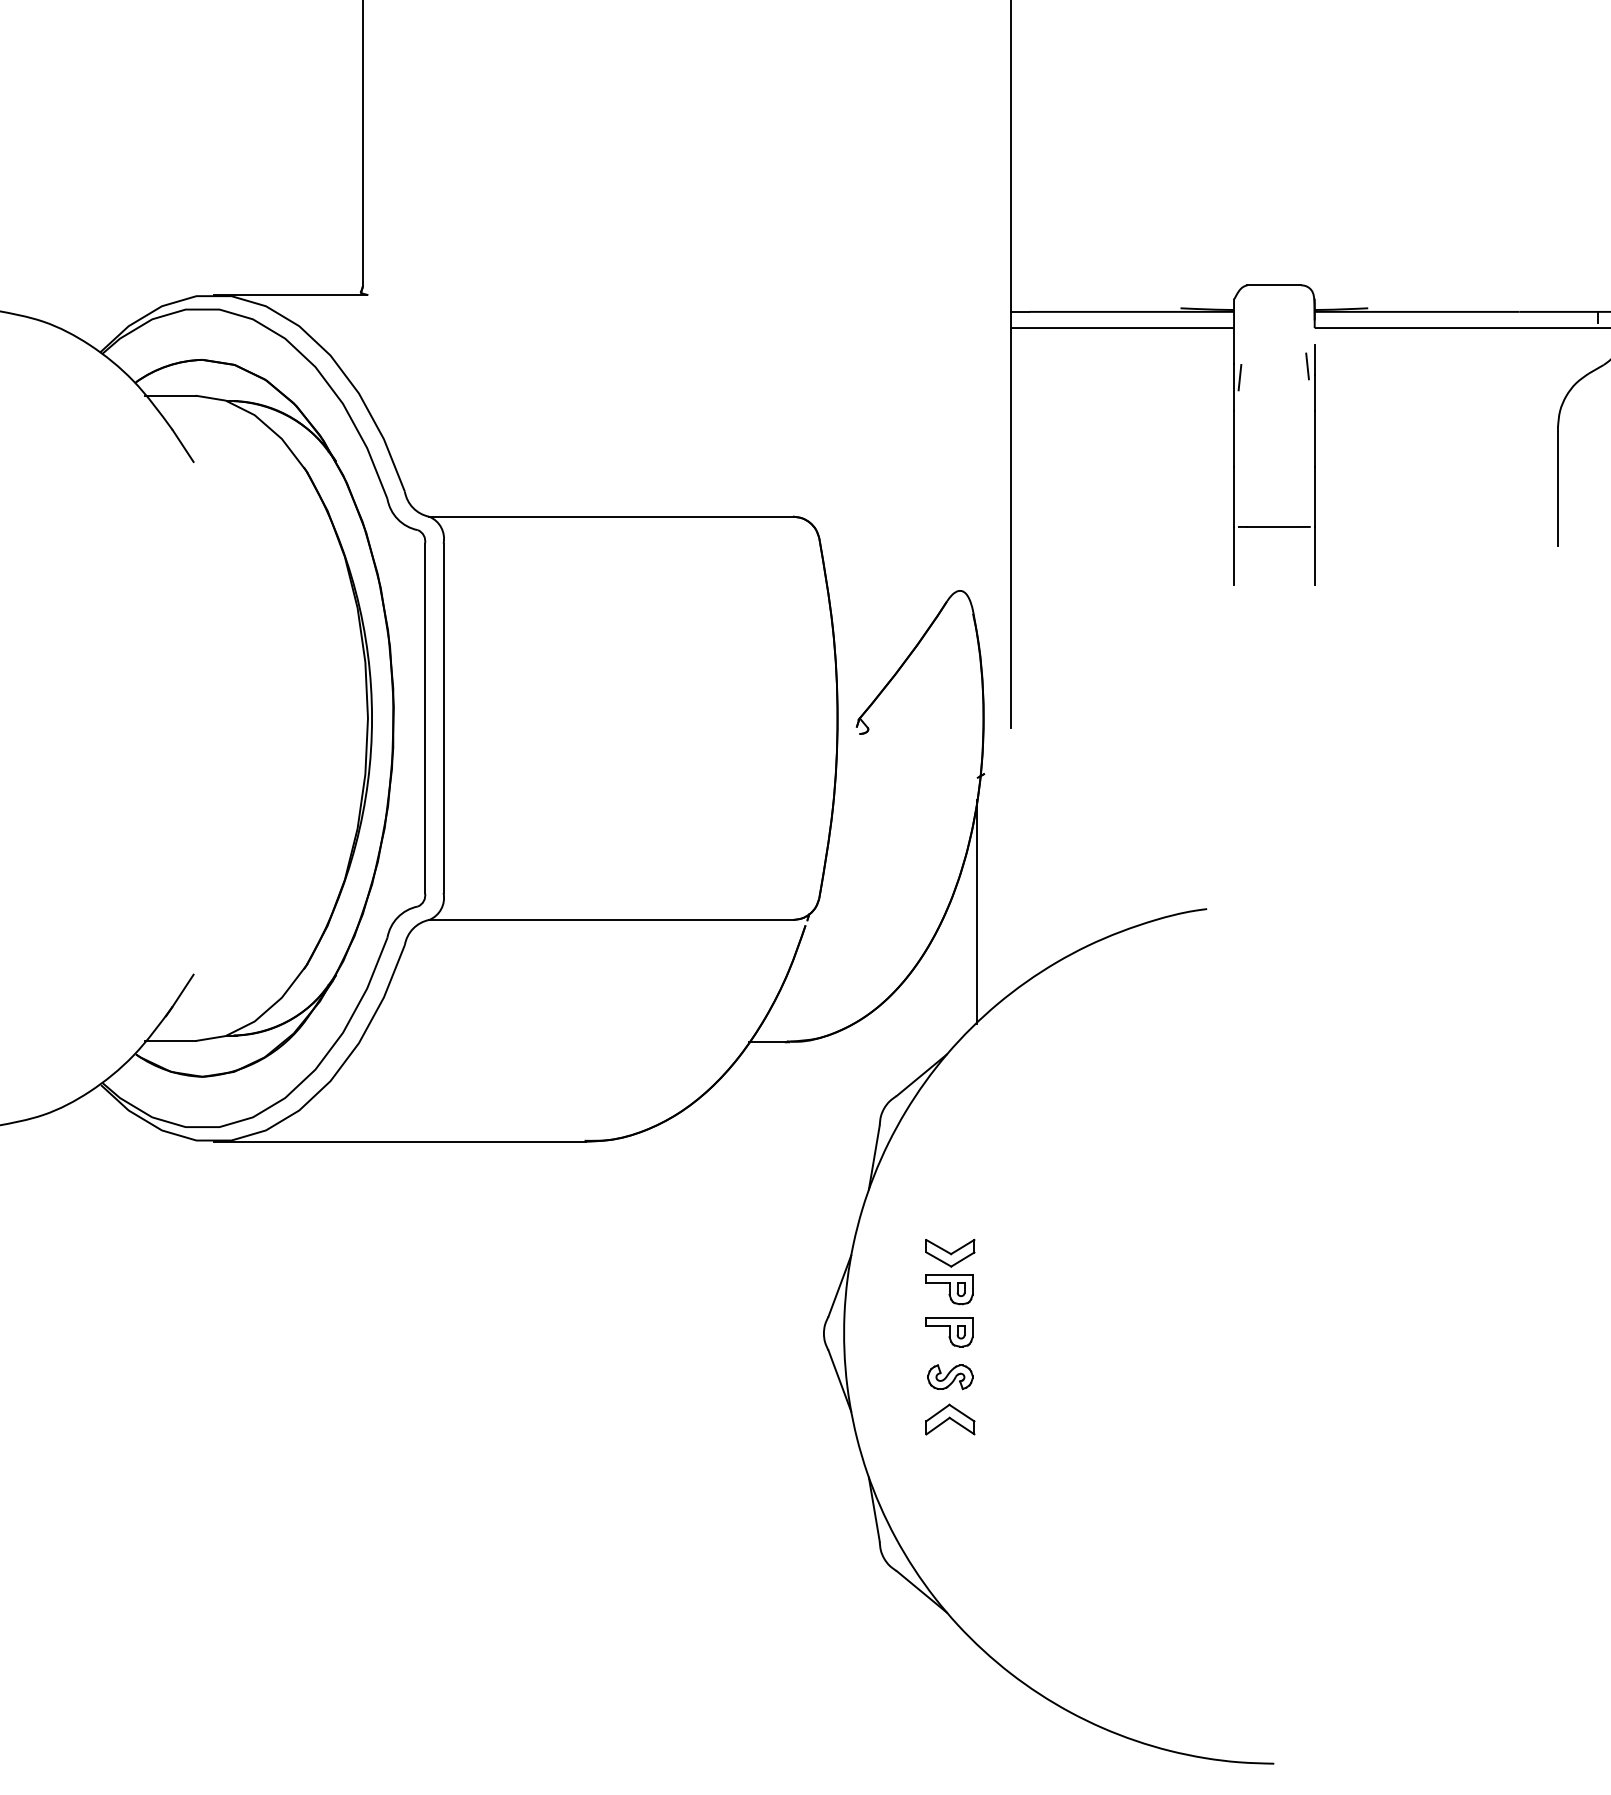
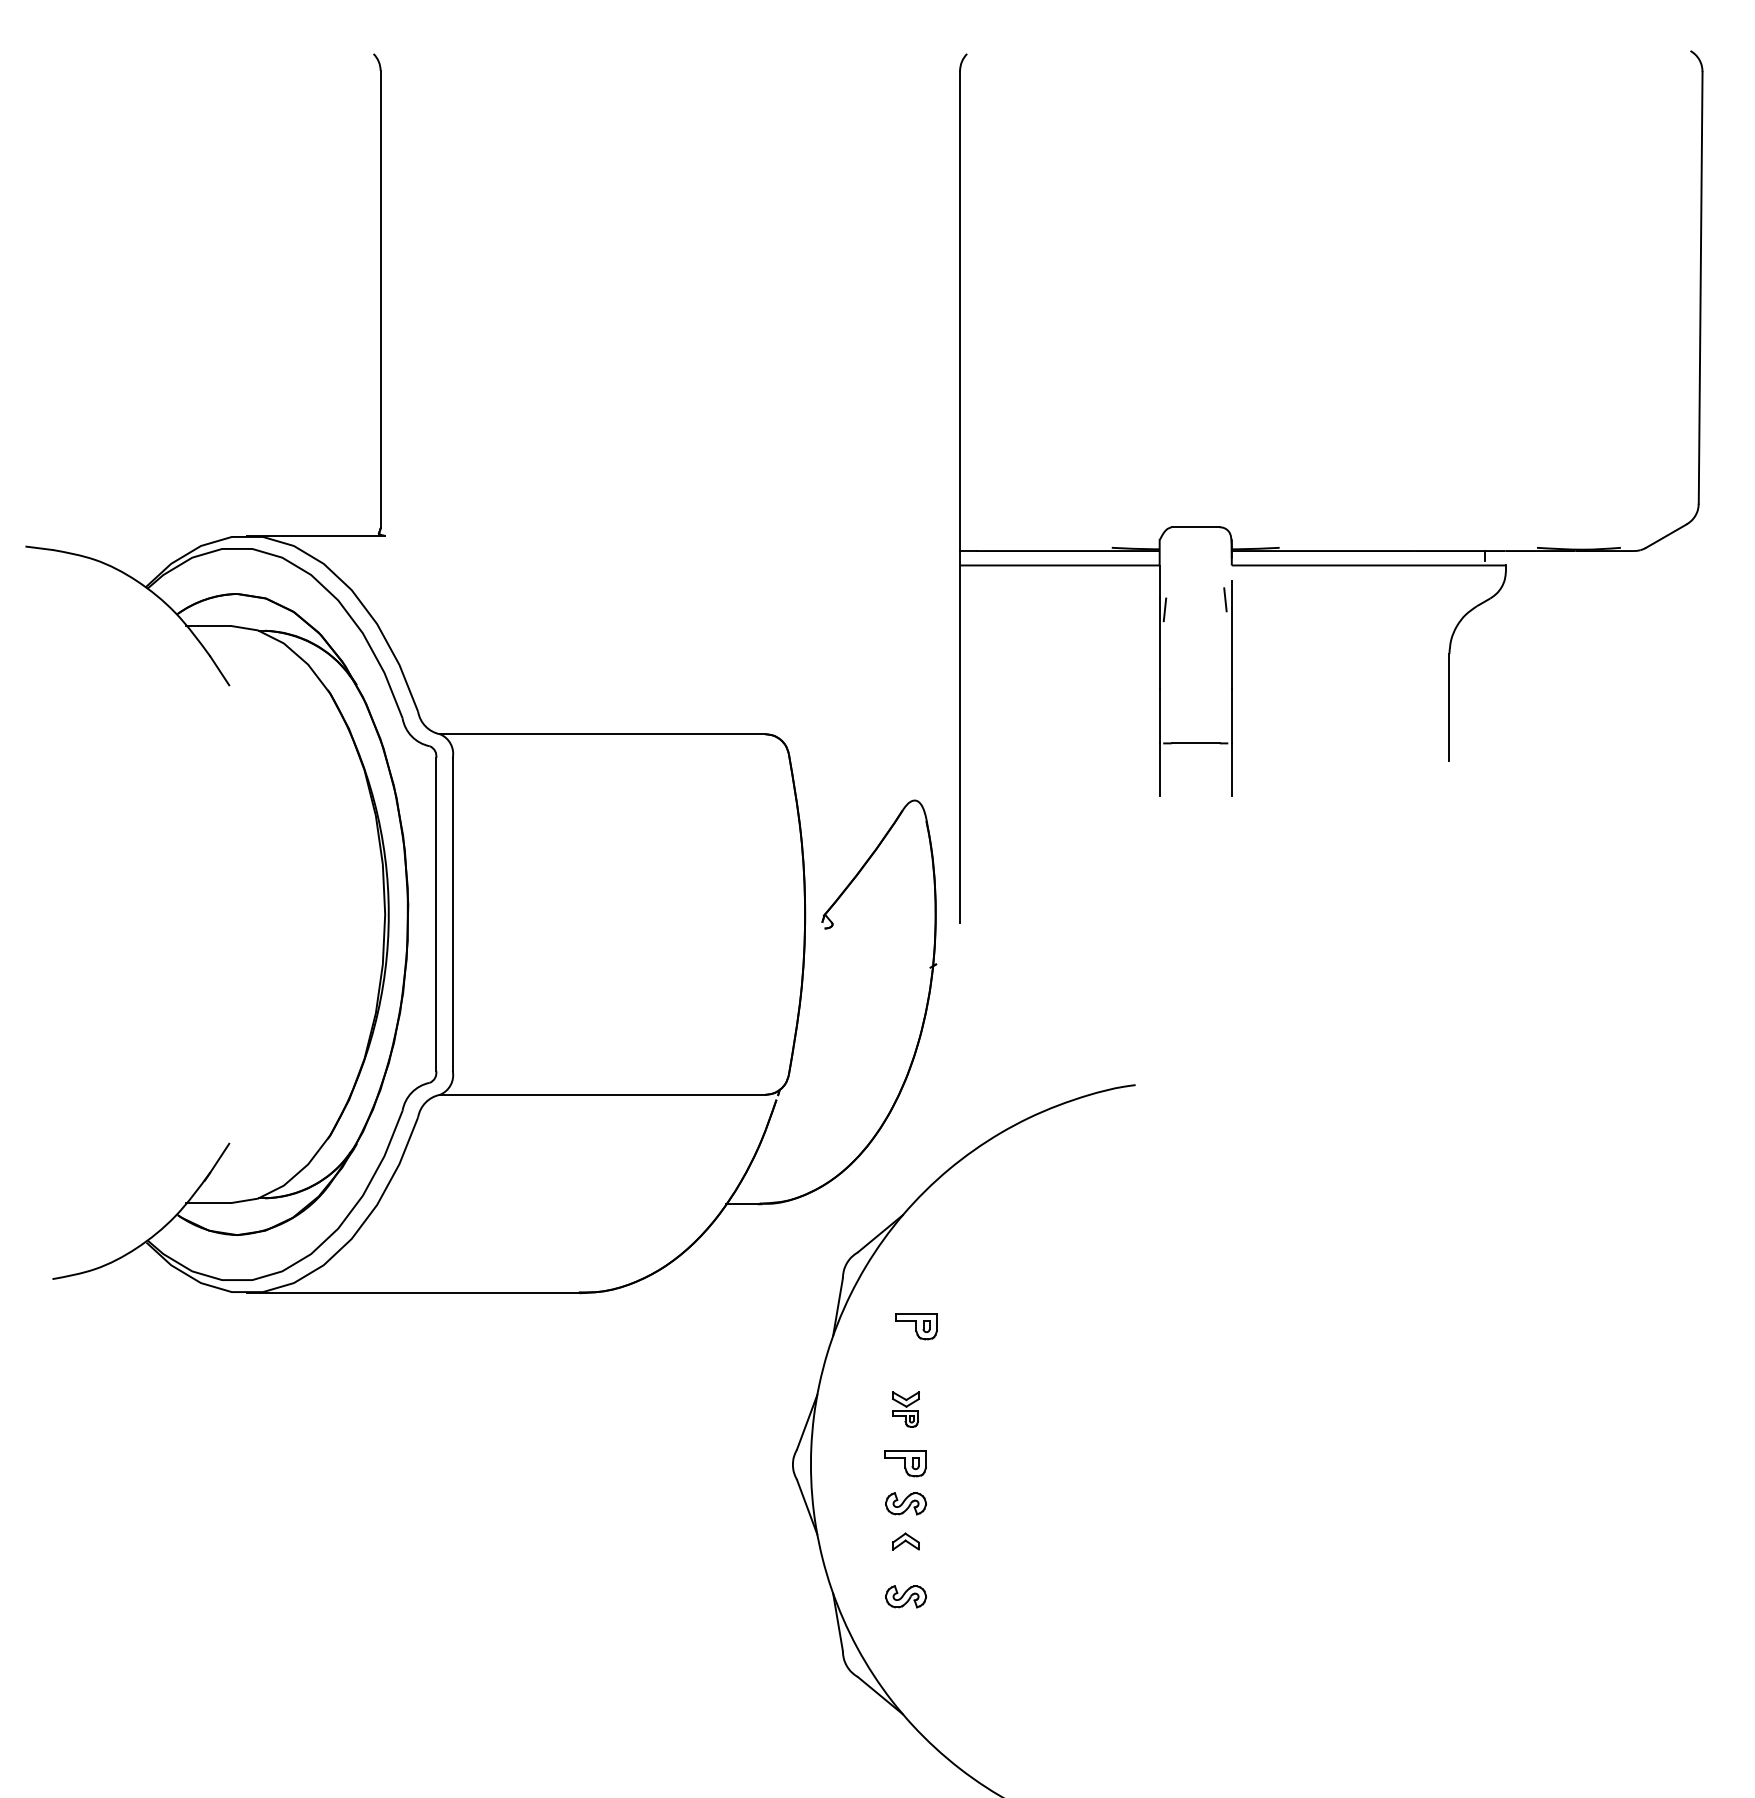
line: (977, 911) -> (930, 1087), removed
part: (962, 1179) -> (916, 1326), added
part: (949, 1271) -> (905, 1409), size x0.6
part: (949, 1419) -> (905, 1541), size x0.6
part: (949, 1480) -> (905, 1596), added

